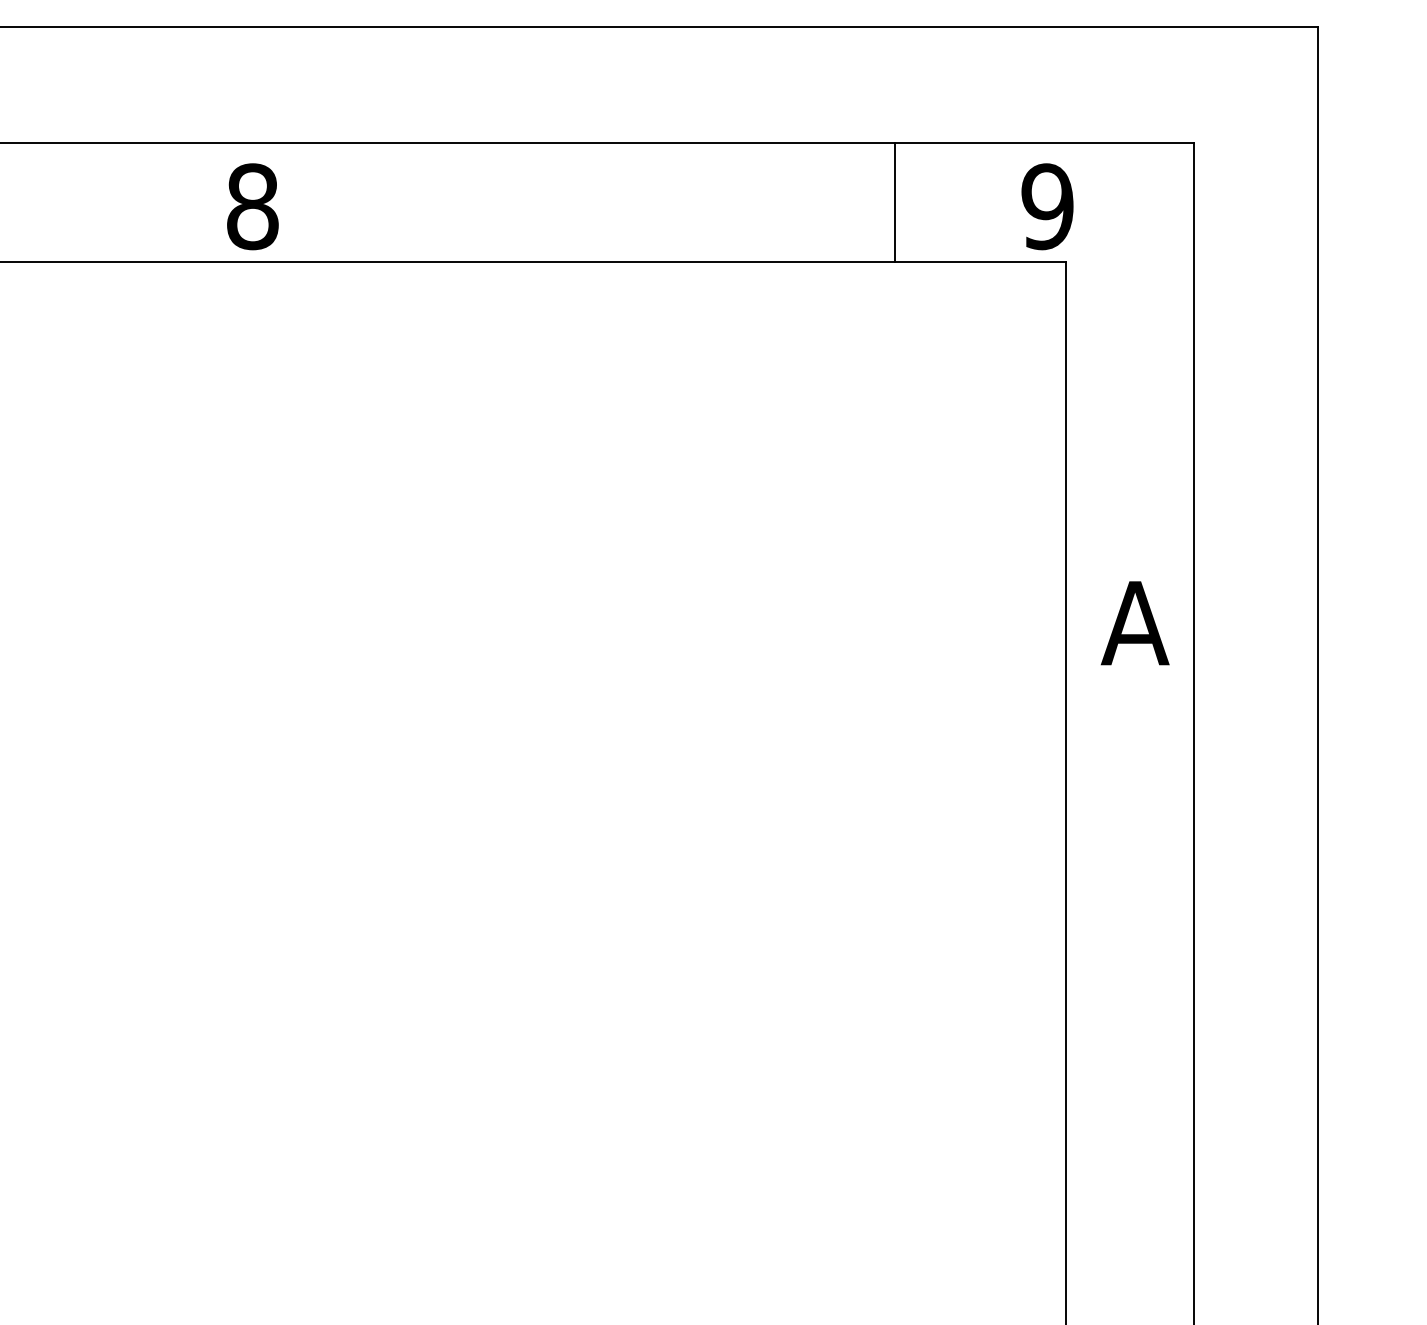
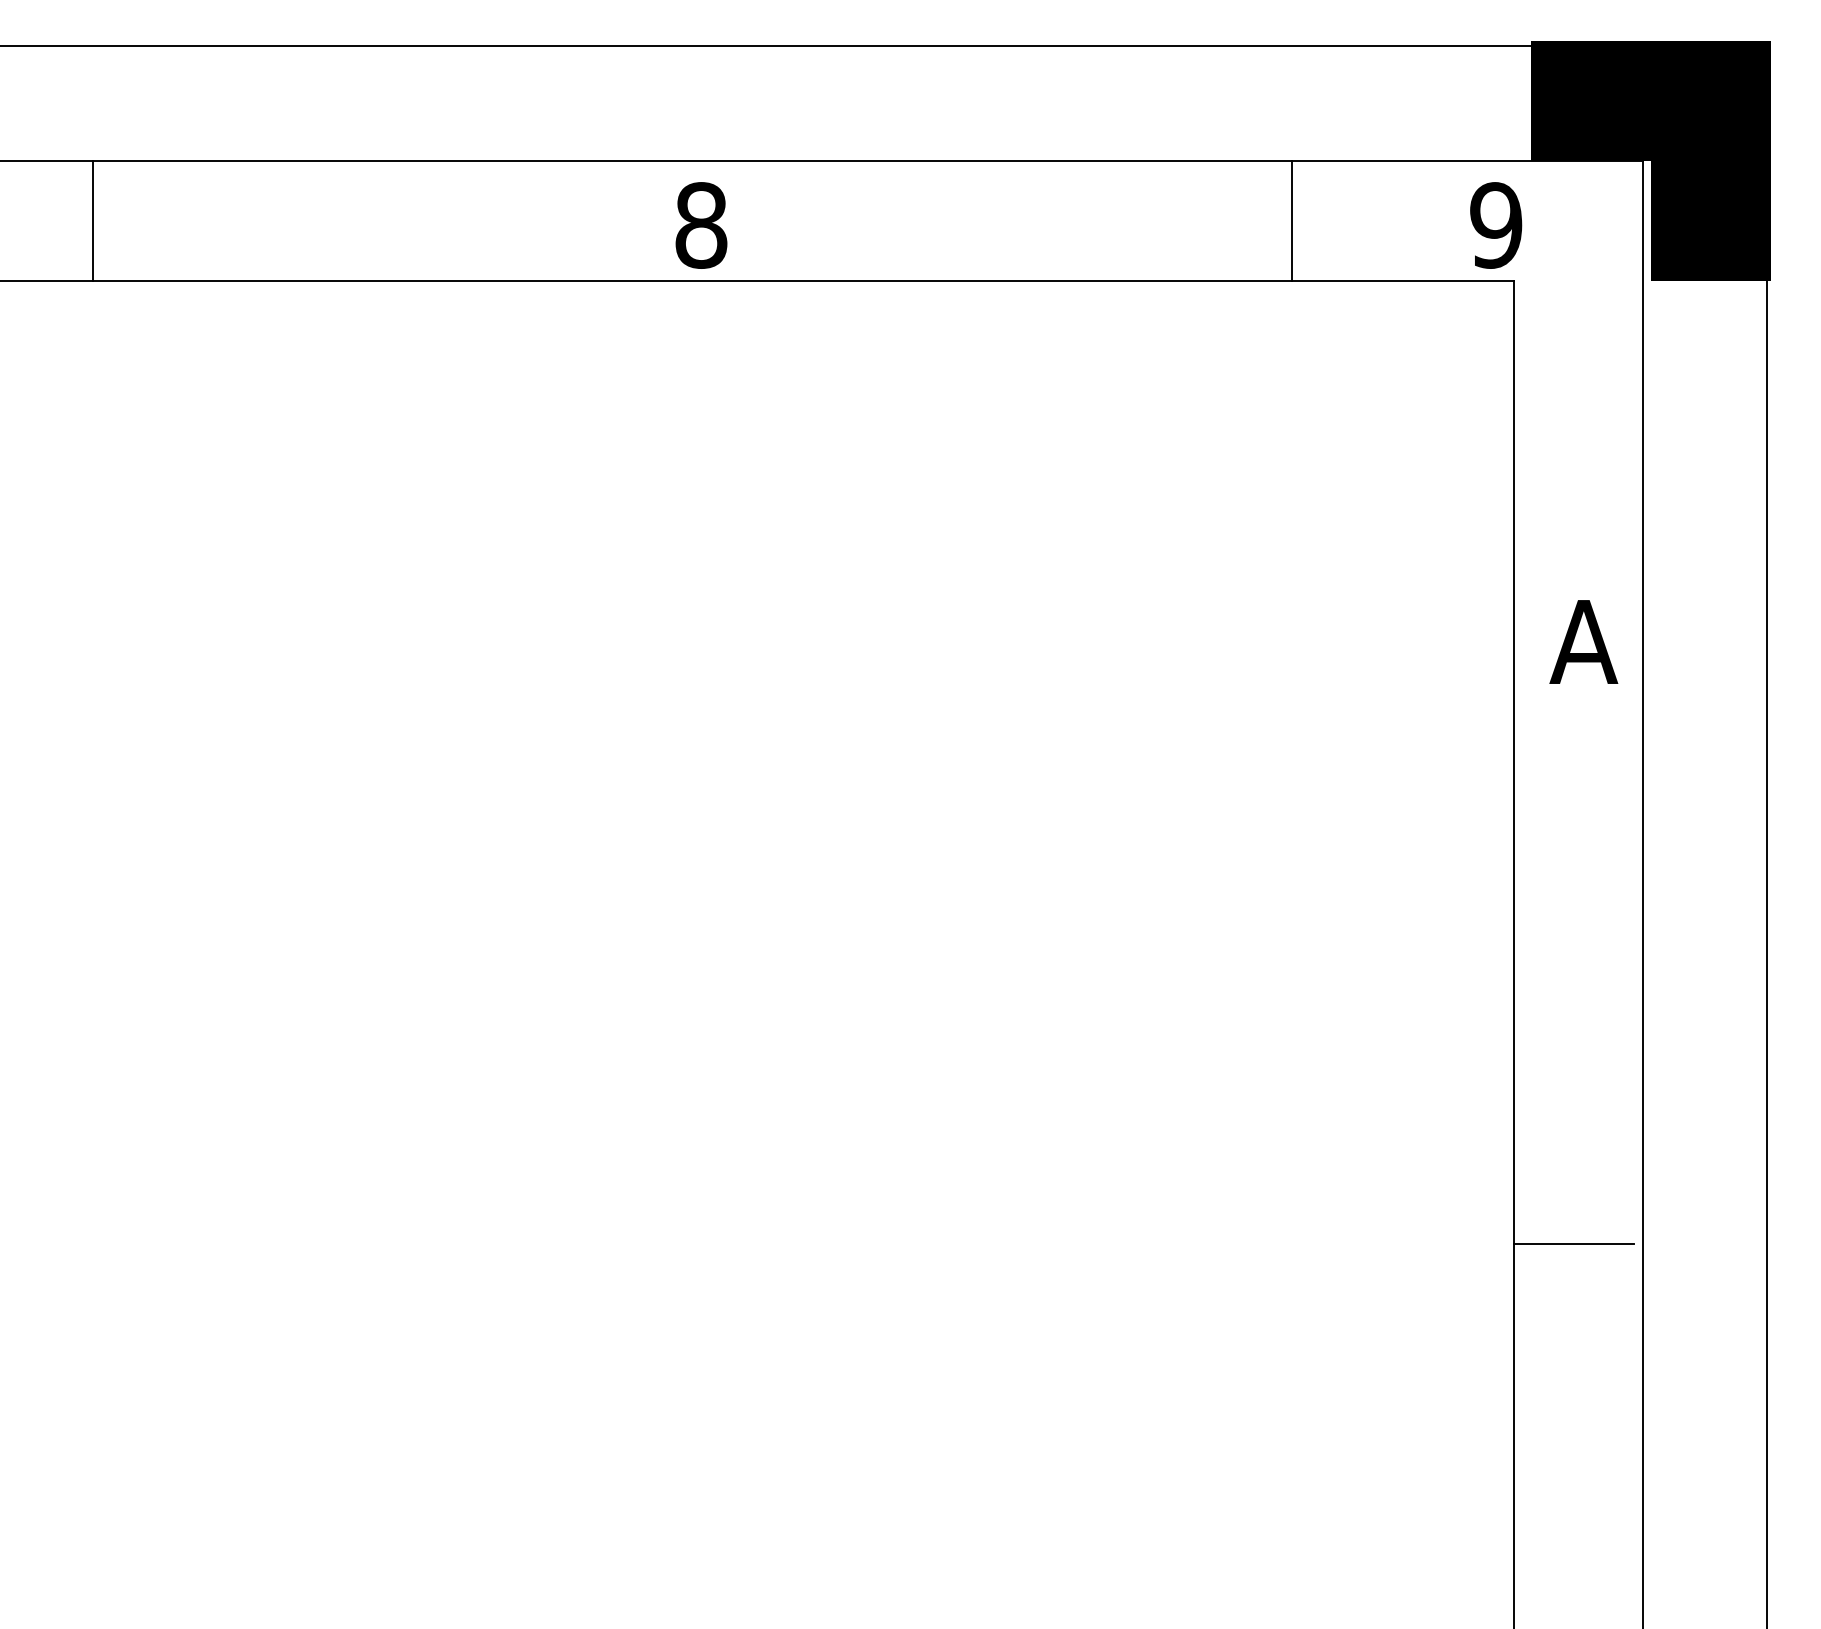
fill: (1202, 142) -> (1651, 161), added
line: (894, 202) -> (1291, 221), moved
line: (1124, 1225) -> (1573, 1244), added

